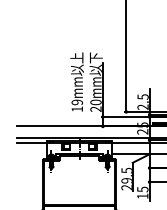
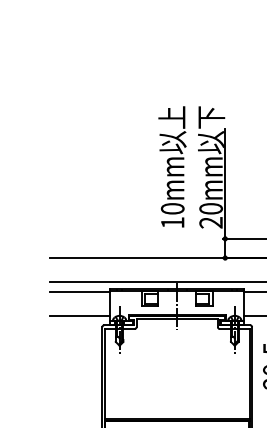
text: (76, 102) -> (171, 208), 19mm -> 10mm
line: (31, 154) -> (78, 315), added

